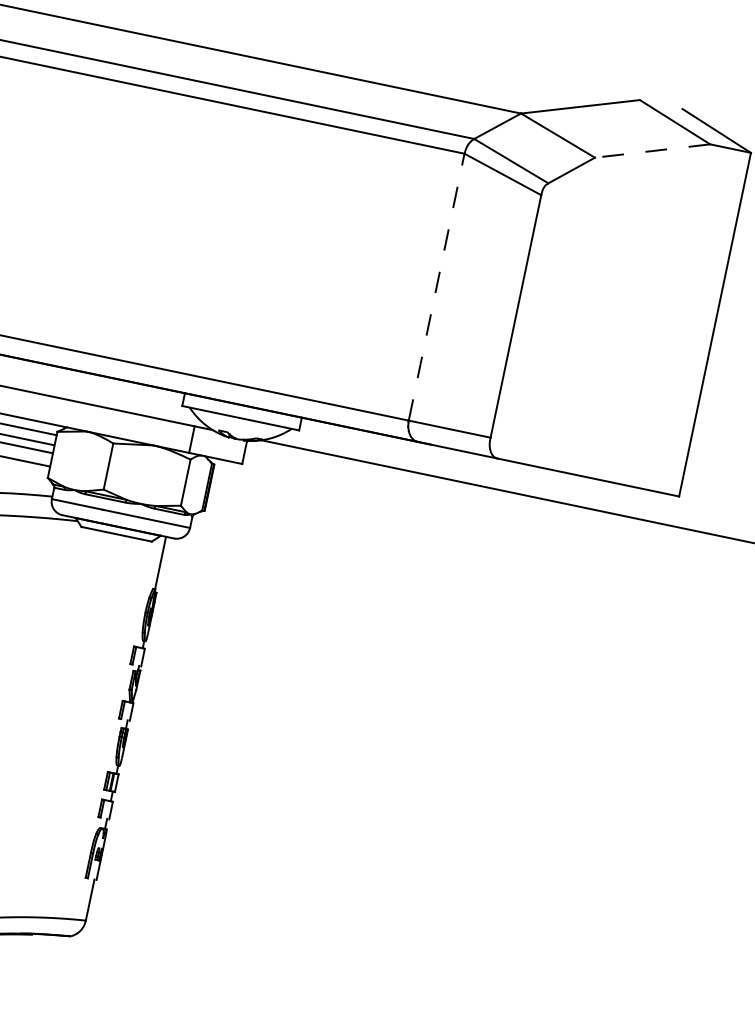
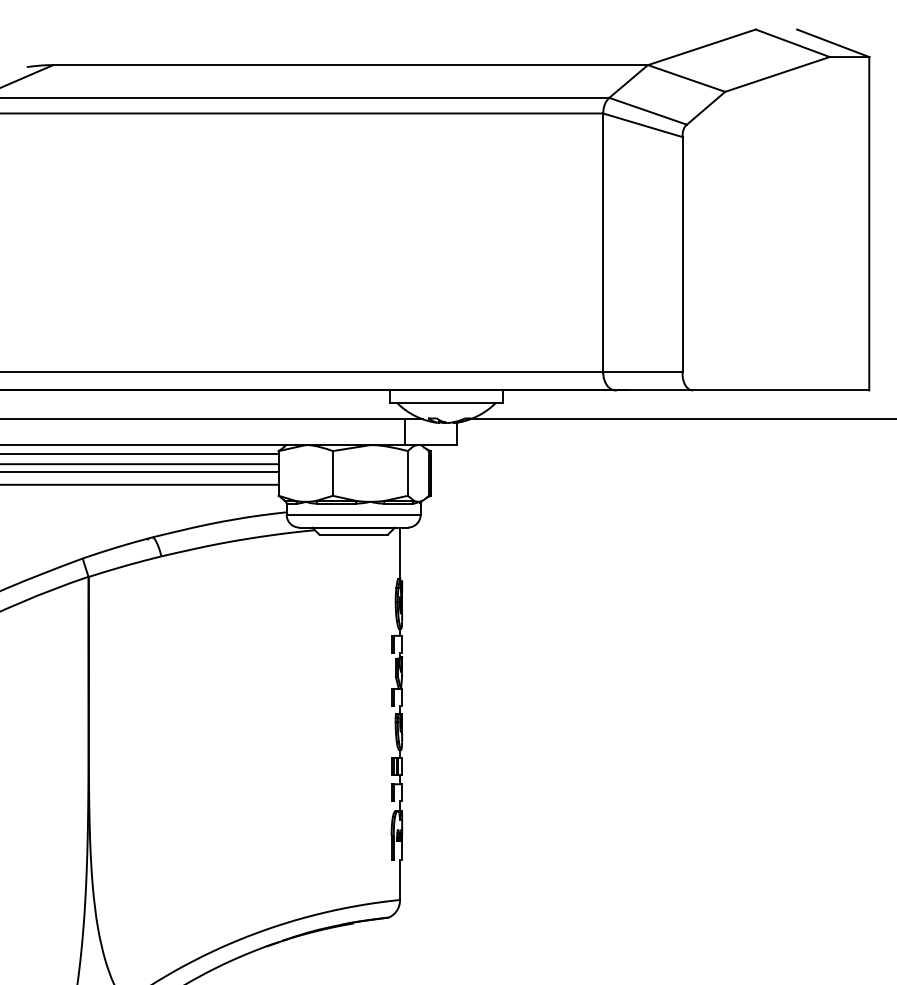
line: (652, 151) -> (777, 74), dashed -> solid
line: (437, 286) -> (603, 242), dashed -> solid

